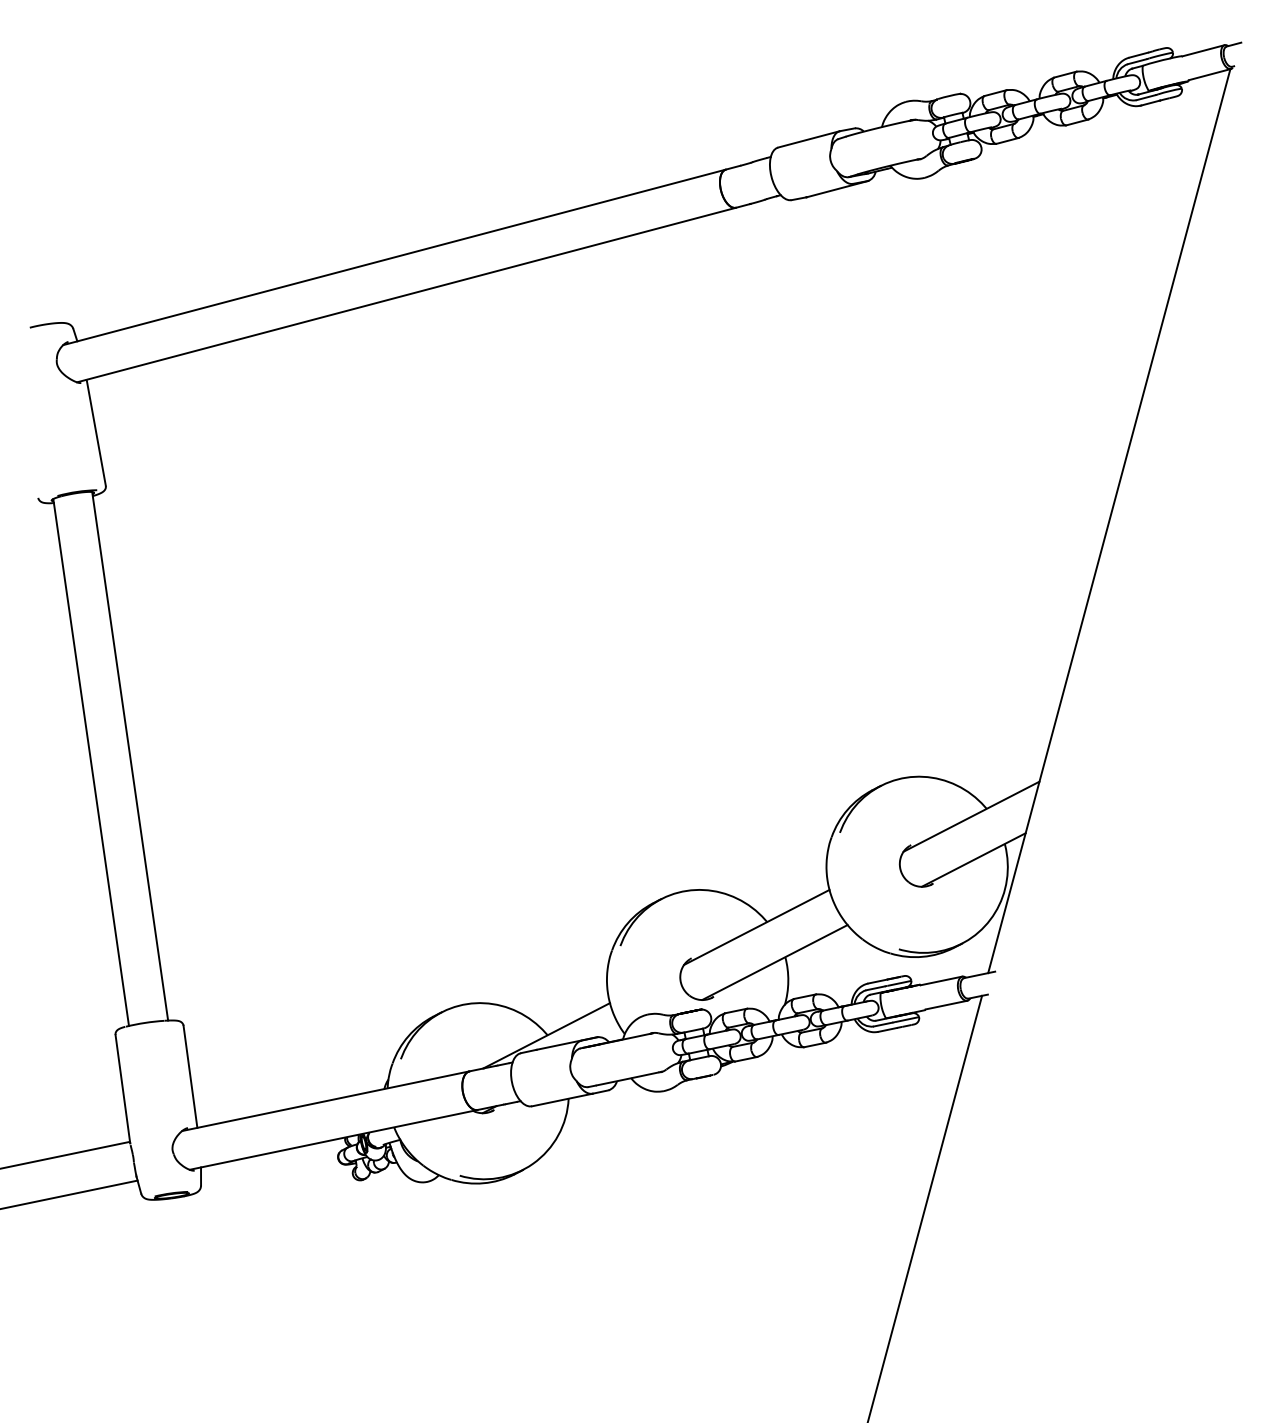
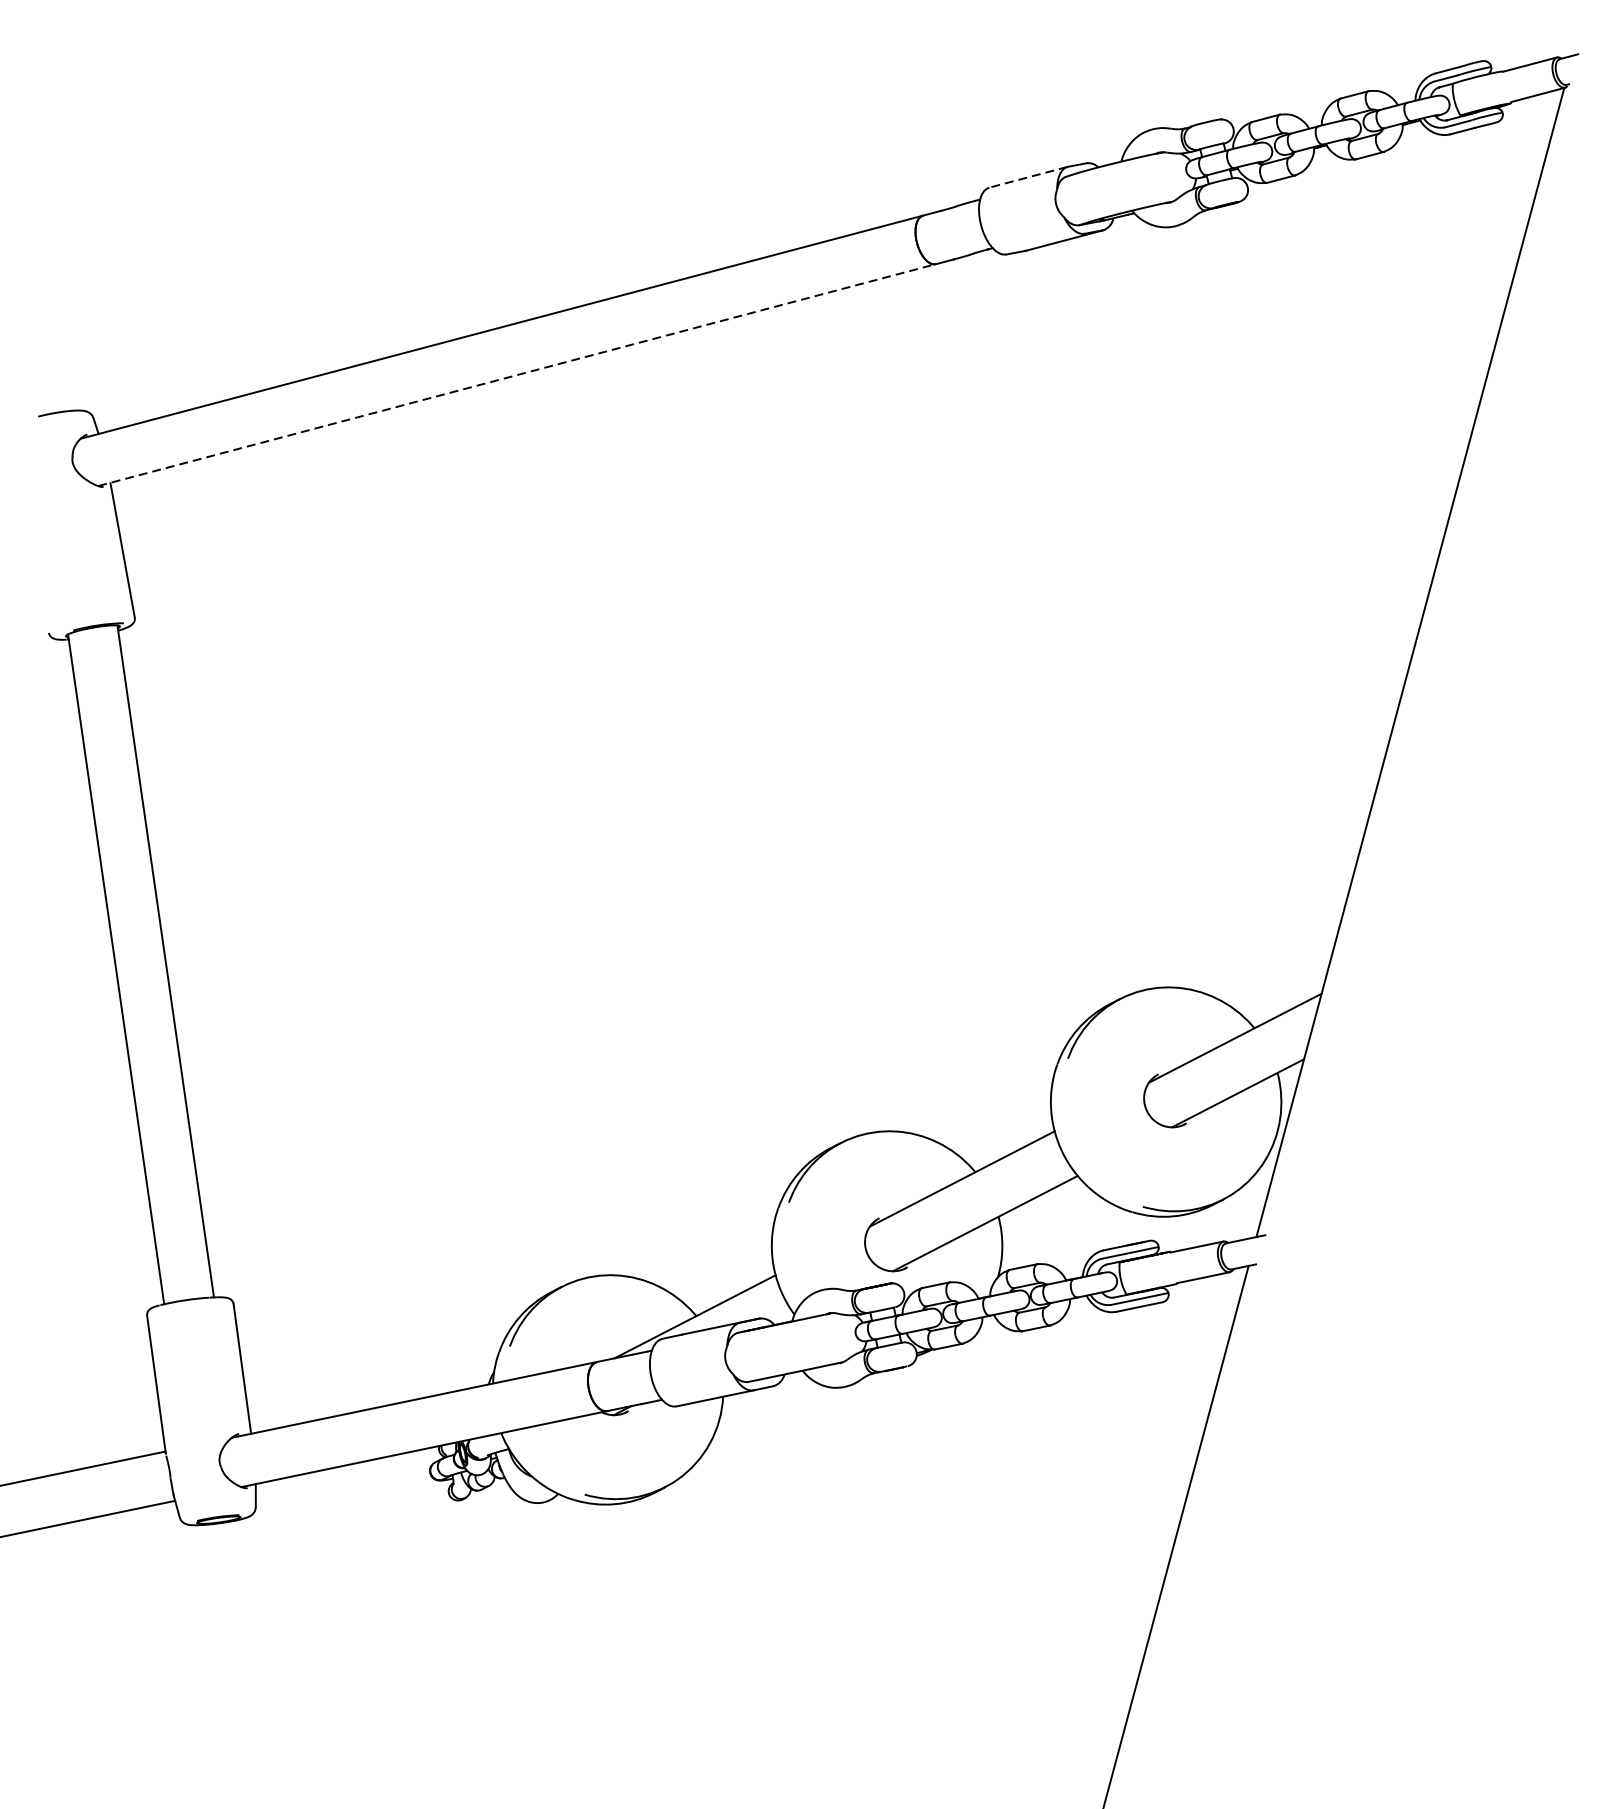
line: (808, 139) -> (1028, 177), solid -> dashed
line: (406, 295) -> (516, 375), solid -> dashed

